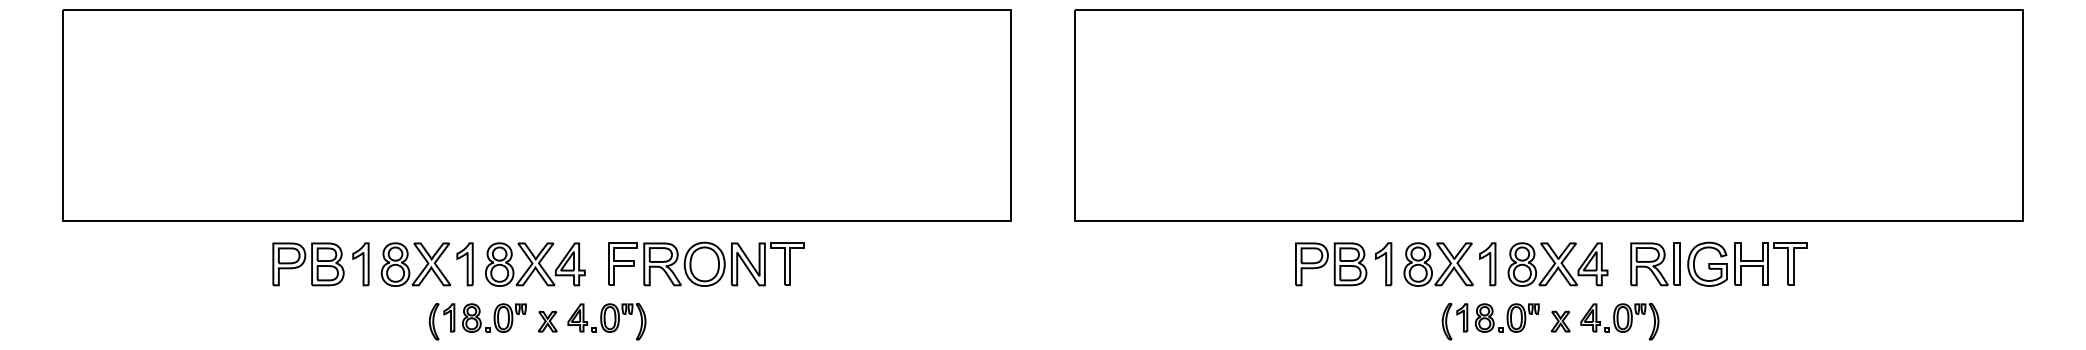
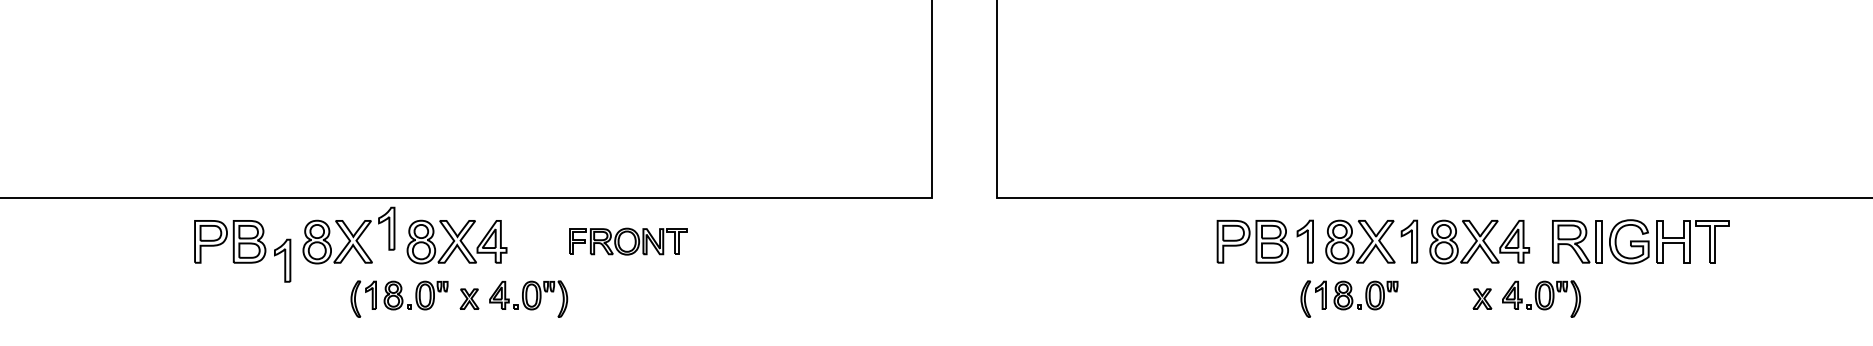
part: (706, 263) -> (628, 240), size x0.6
part: (360, 264) -> (282, 260), moved
part: (464, 264) -> (386, 228), moved
part: (1490, 321) -> (1349, 298), moved

